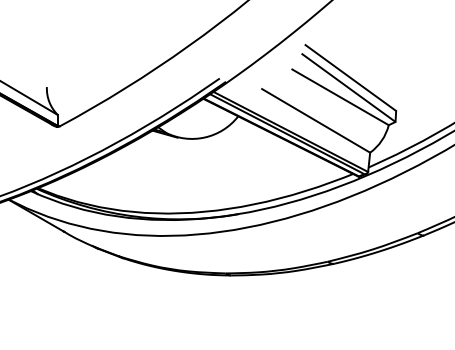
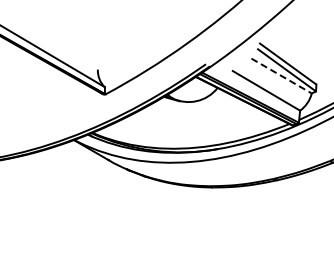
line: (340, 98) -> (281, 76), solid -> dashed

